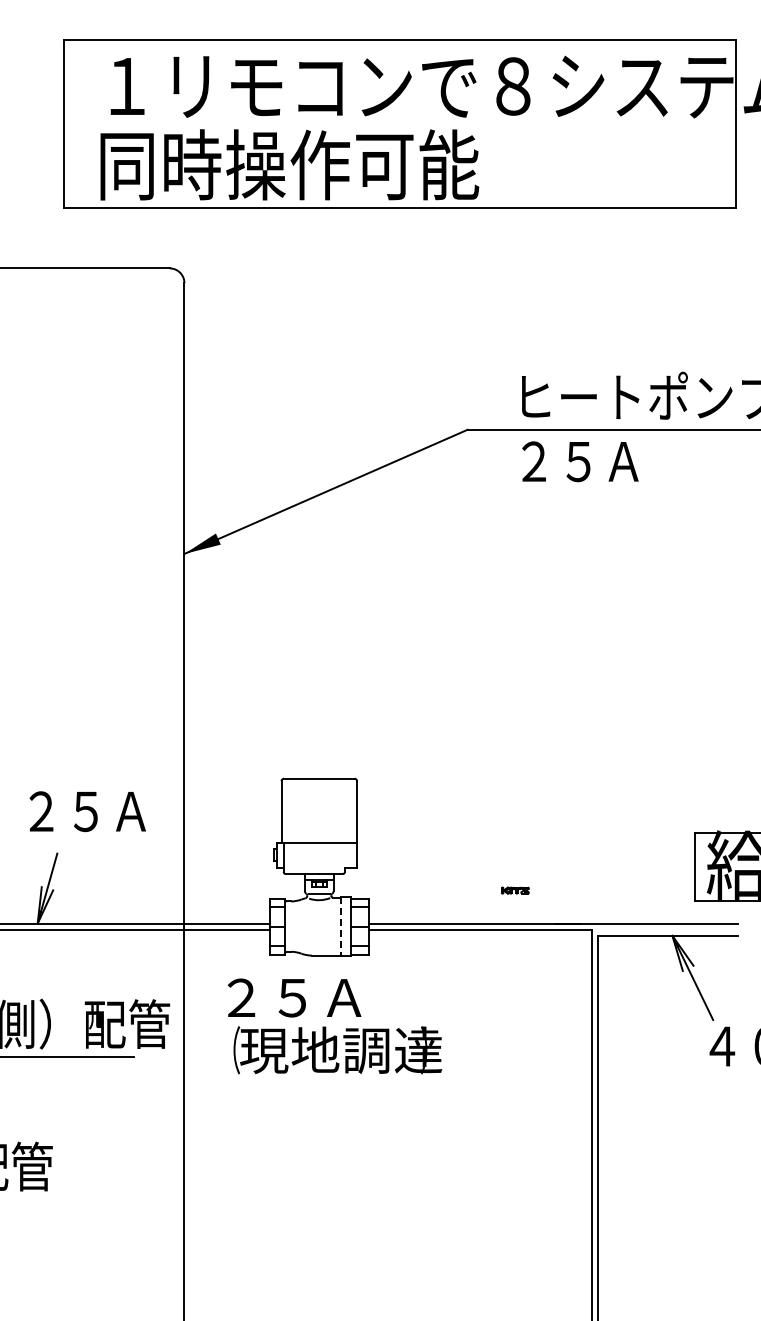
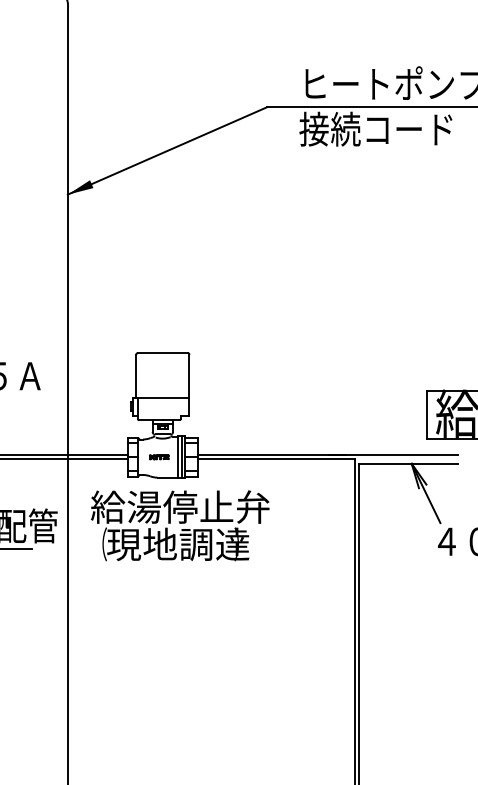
text: (621, 460) -> (375, 128), ２５Ａ -> 接続コード
part: (515, 890) -> (159, 457), moved
line: (340, 926) -> (177, 457), dashed -> solid
line: (345, 926) -> (181, 457), added
text: (343, 997) -> (179, 507), ２５Ａ -> 給湯停止弁

